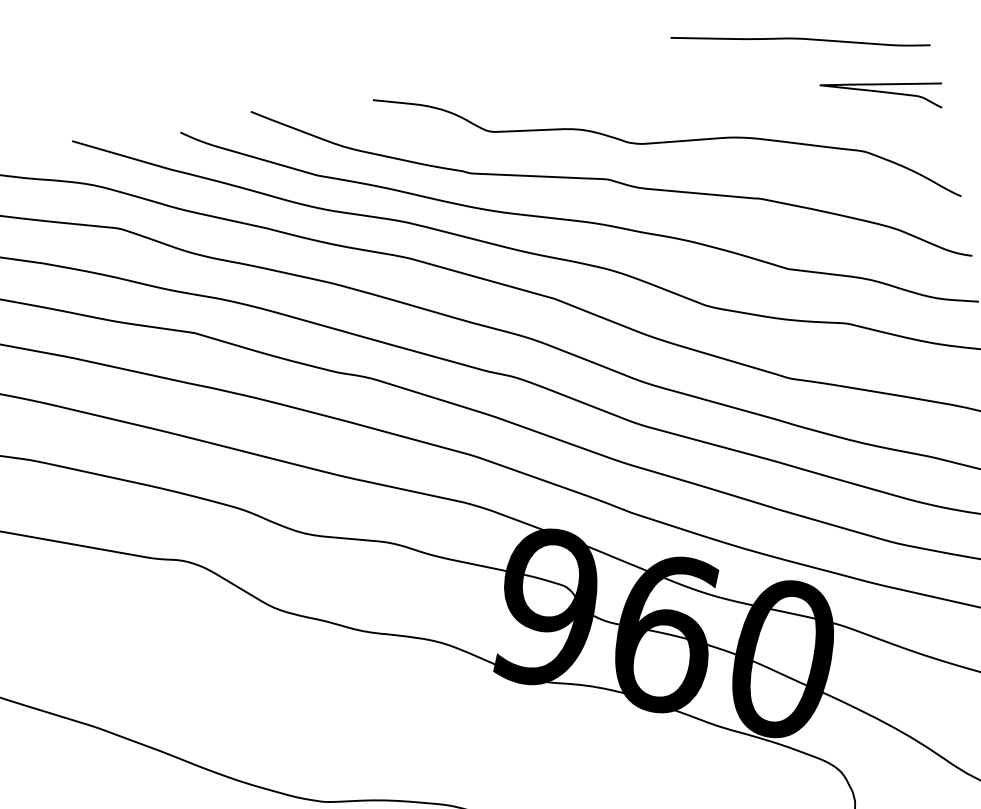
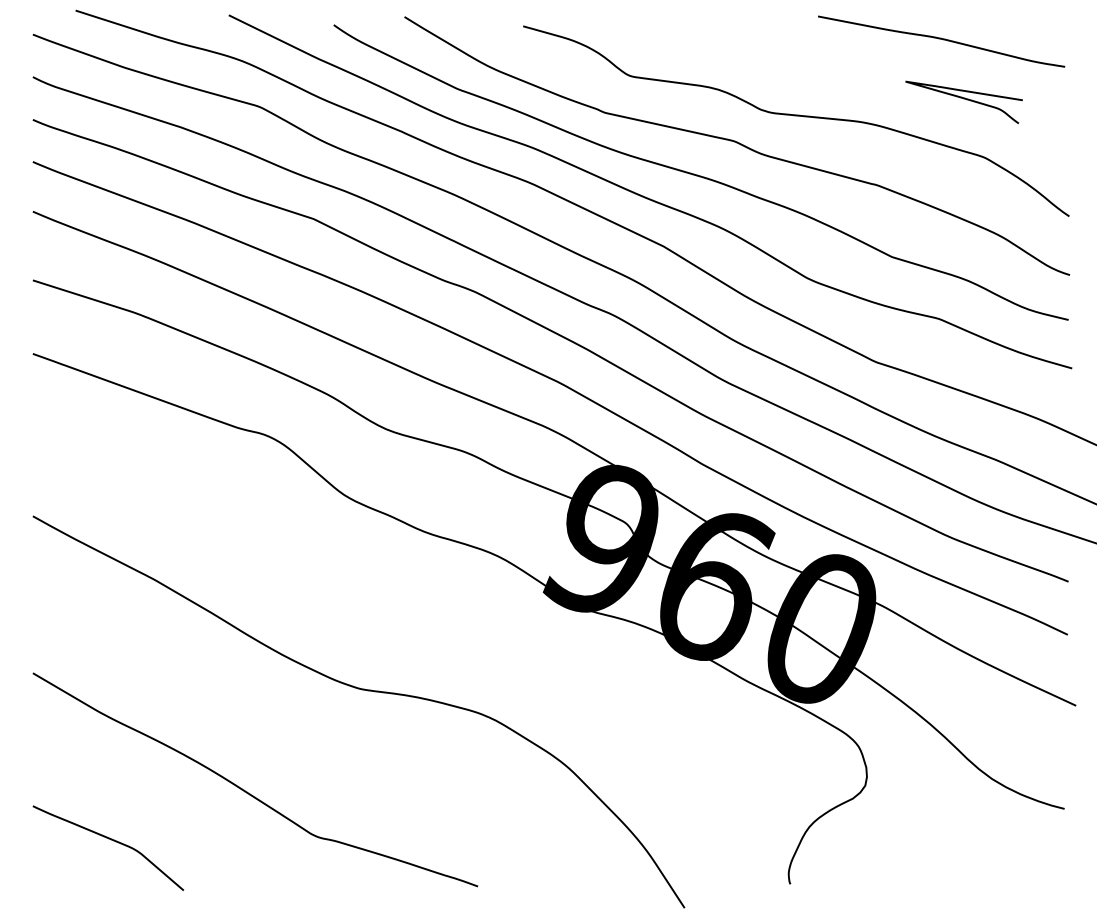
curve: (881, 93) -> (963, 99), moved

